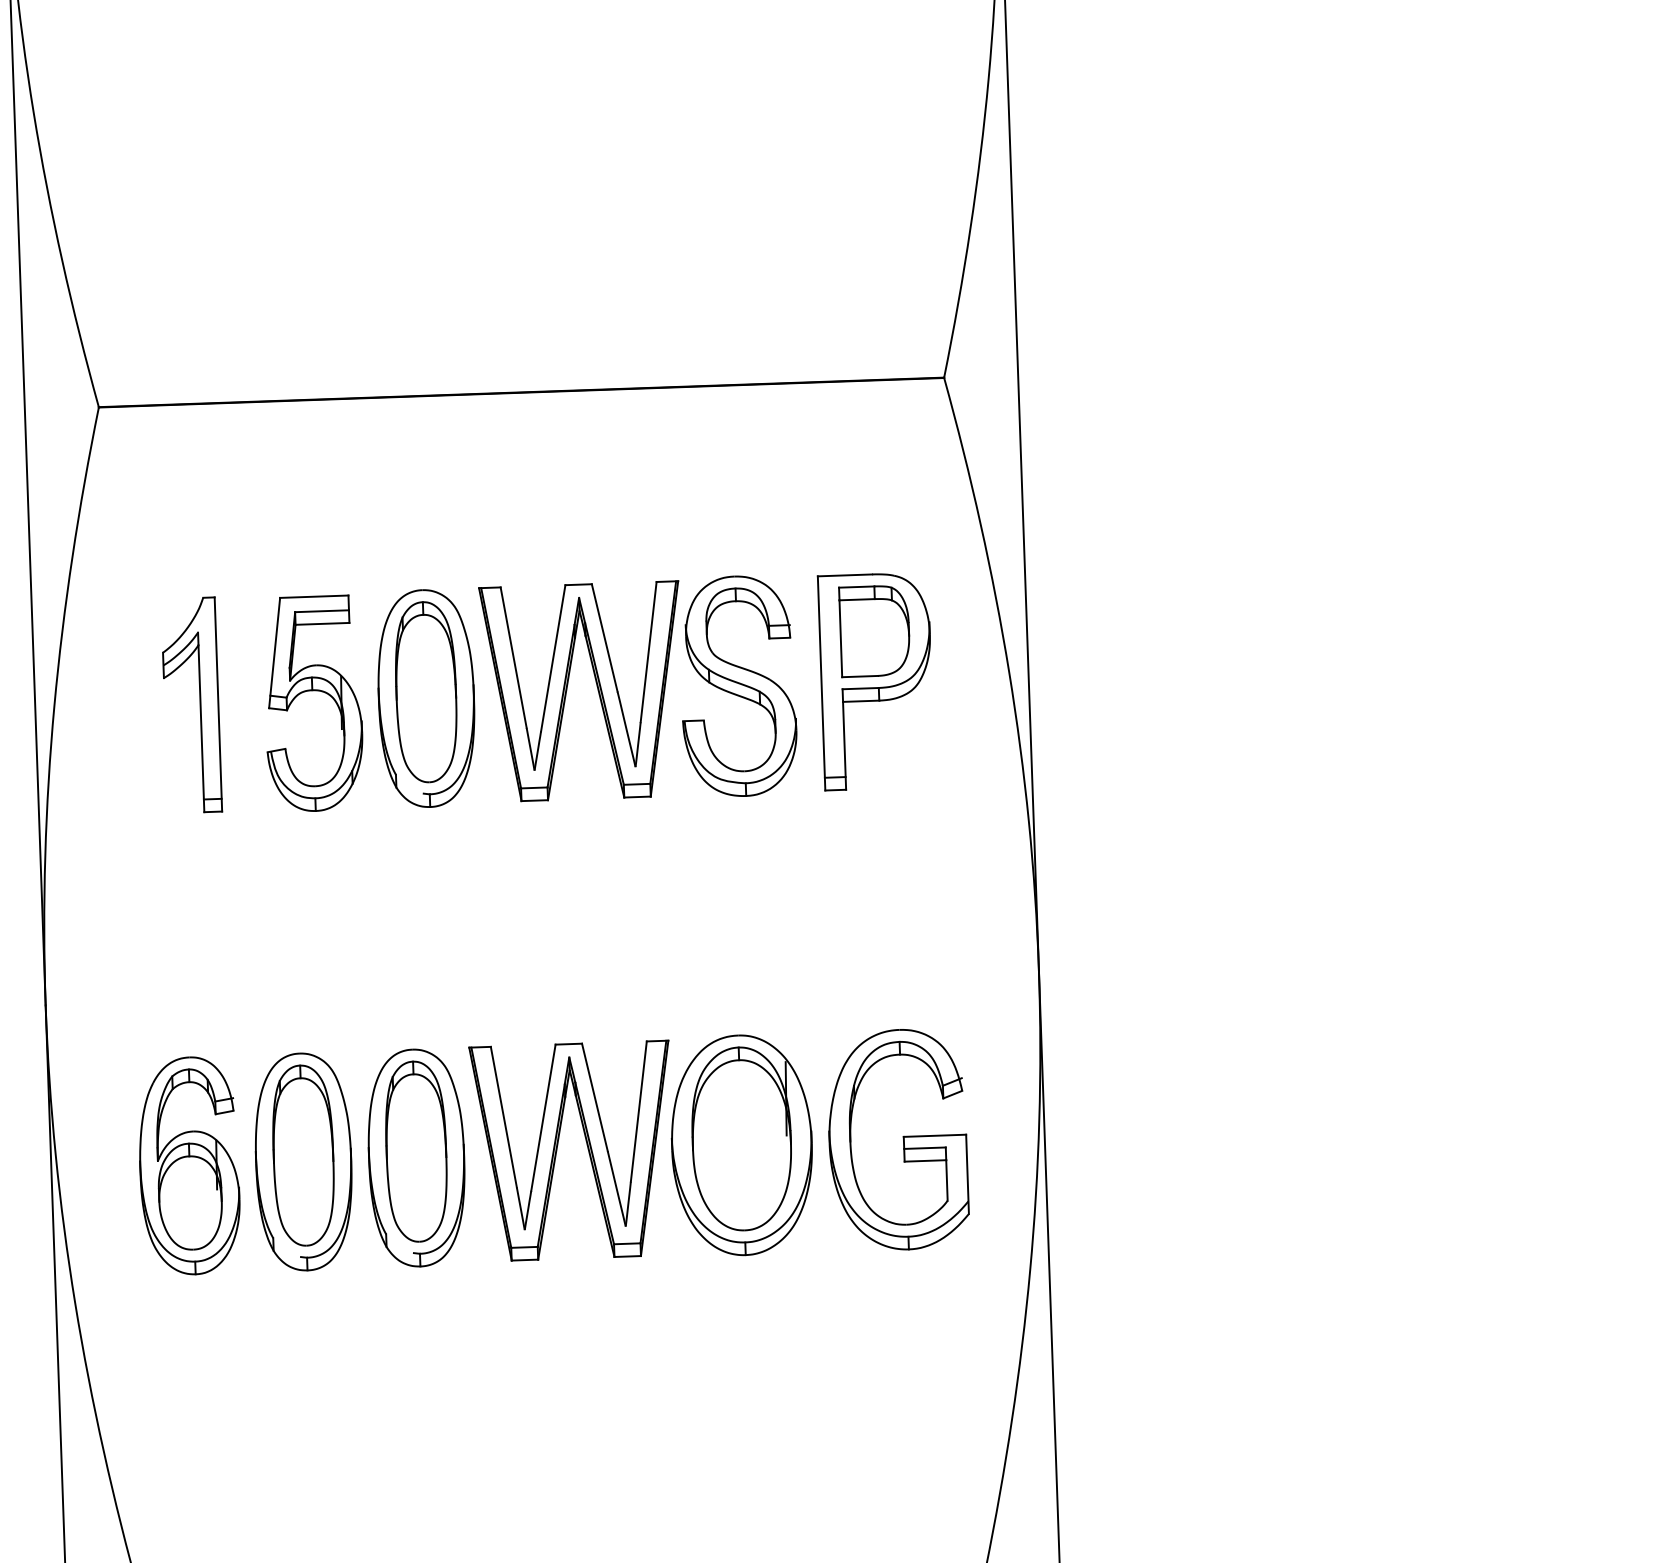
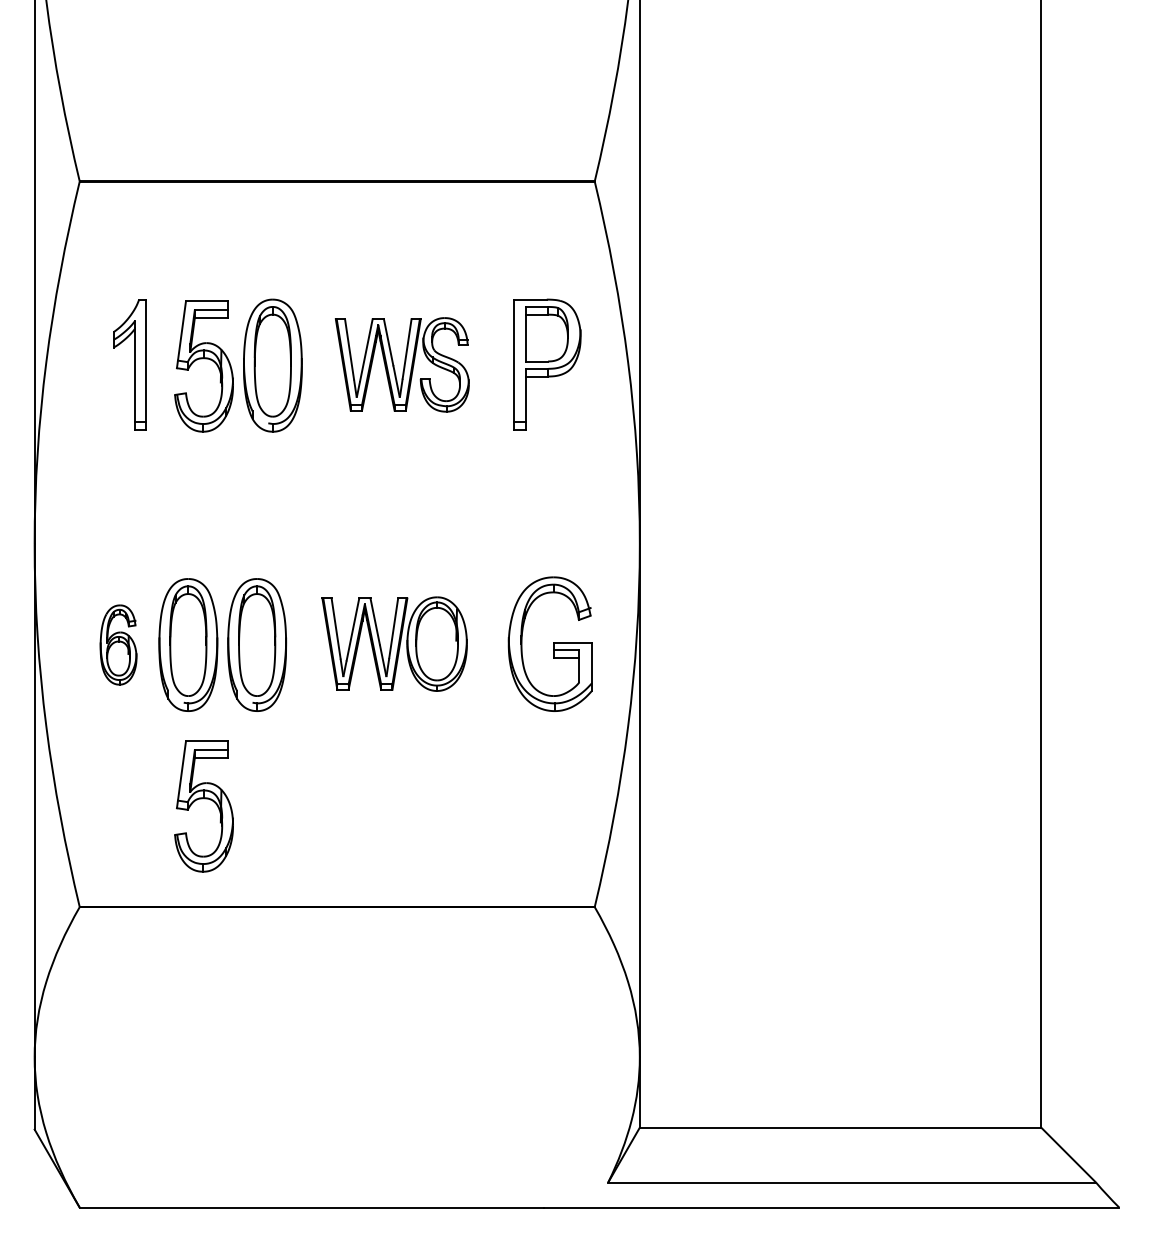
part: (639, 689) -> (402, 364), size x0.7
part: (641, 1147) -> (394, 643), size x0.7
part: (189, 1165) -> (118, 644), size x0.6
part: (337, 1414) -> (203, 799), added

